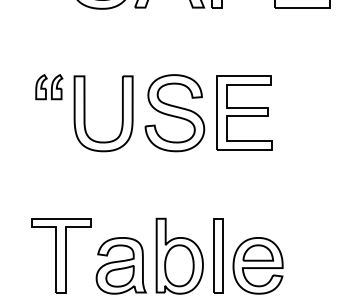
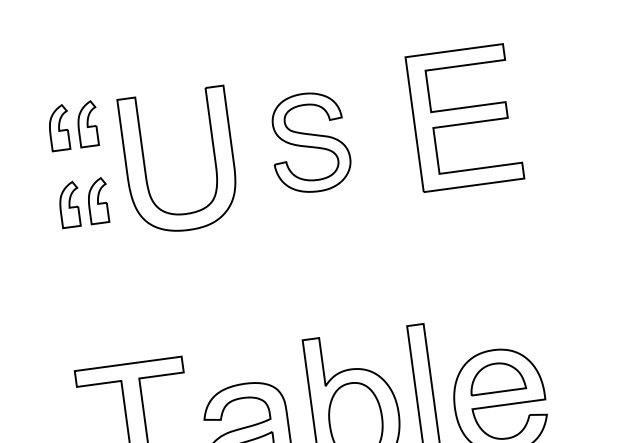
part: (244, 112) -> (463, 116), moved
part: (174, 113) -> (309, 143), size x0.7
part: (49, 129) -> (84, 203), added

